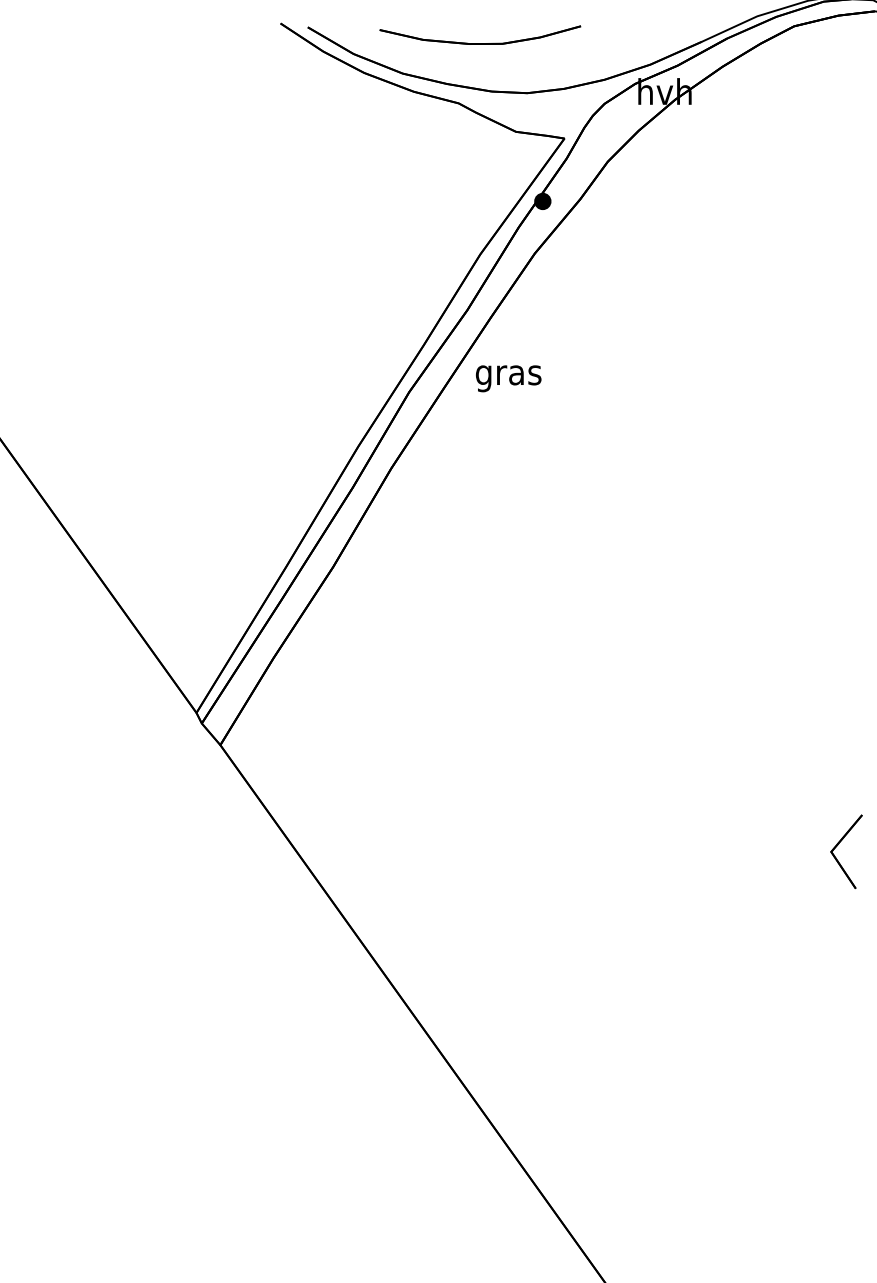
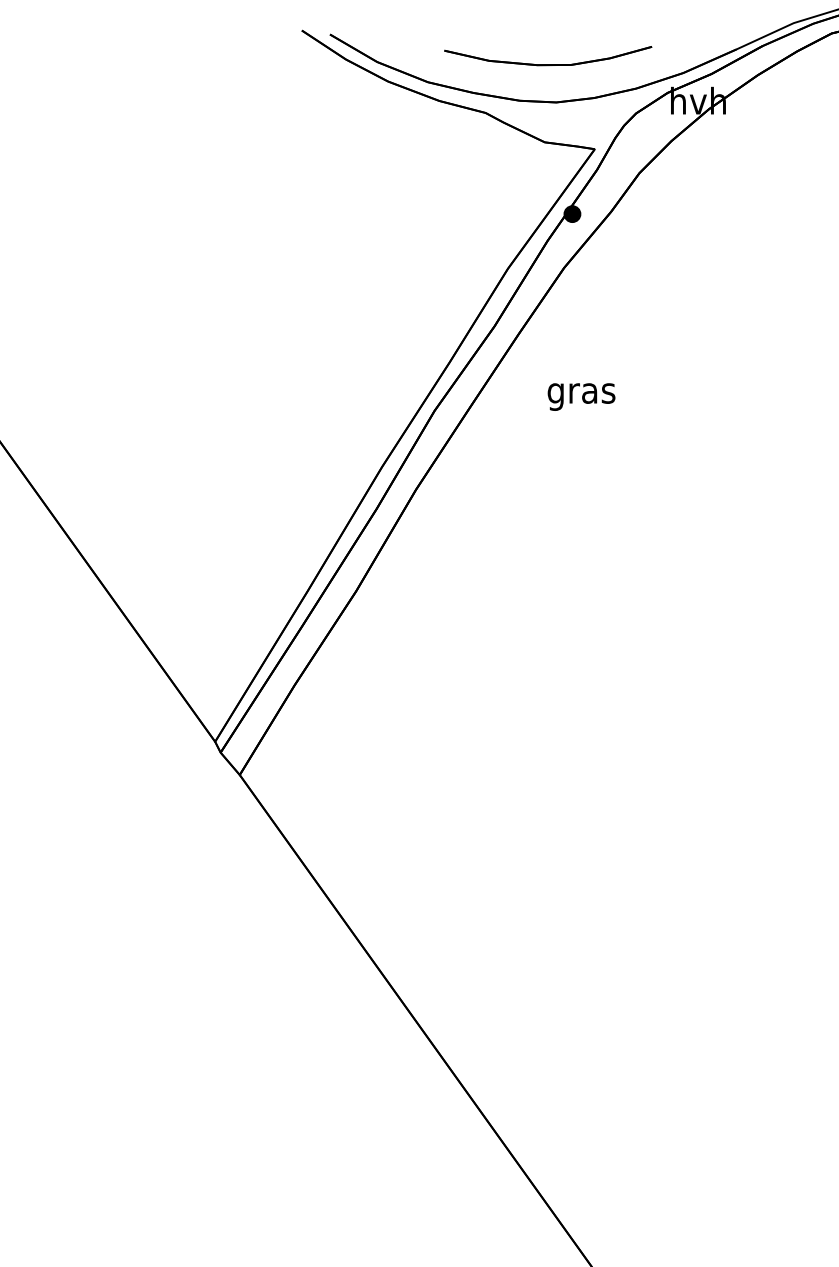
part: (480, 43) -> (548, 64), moved
text: (508, 378) -> (581, 396), moved

